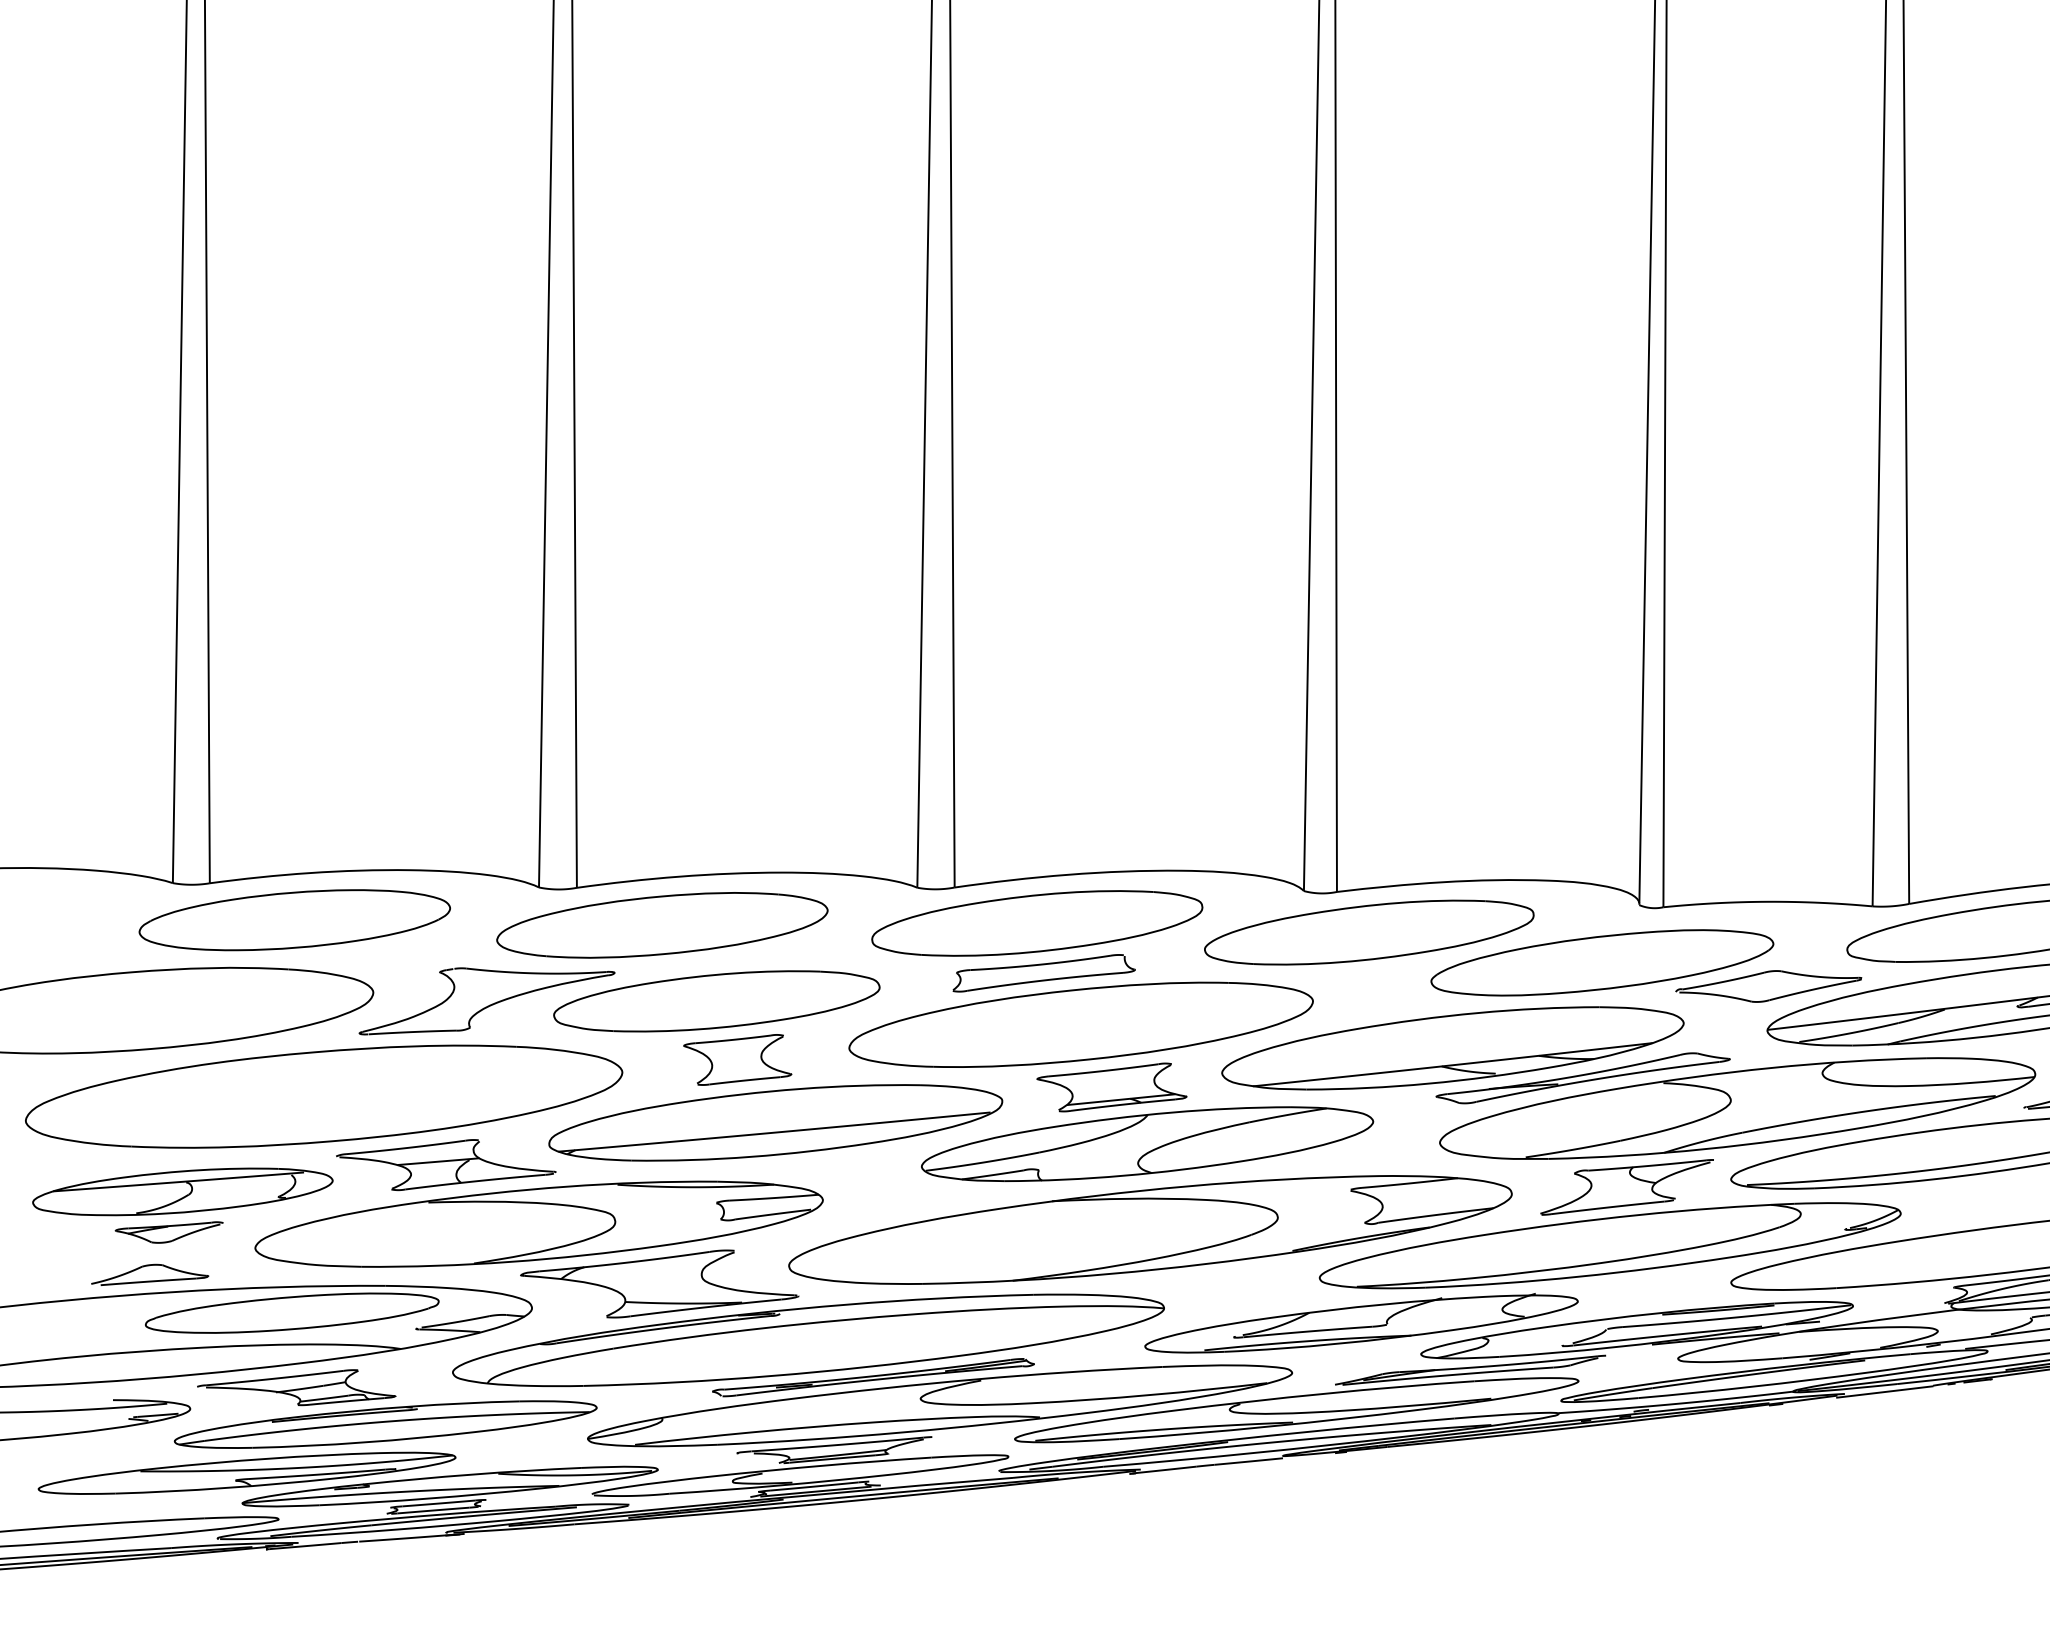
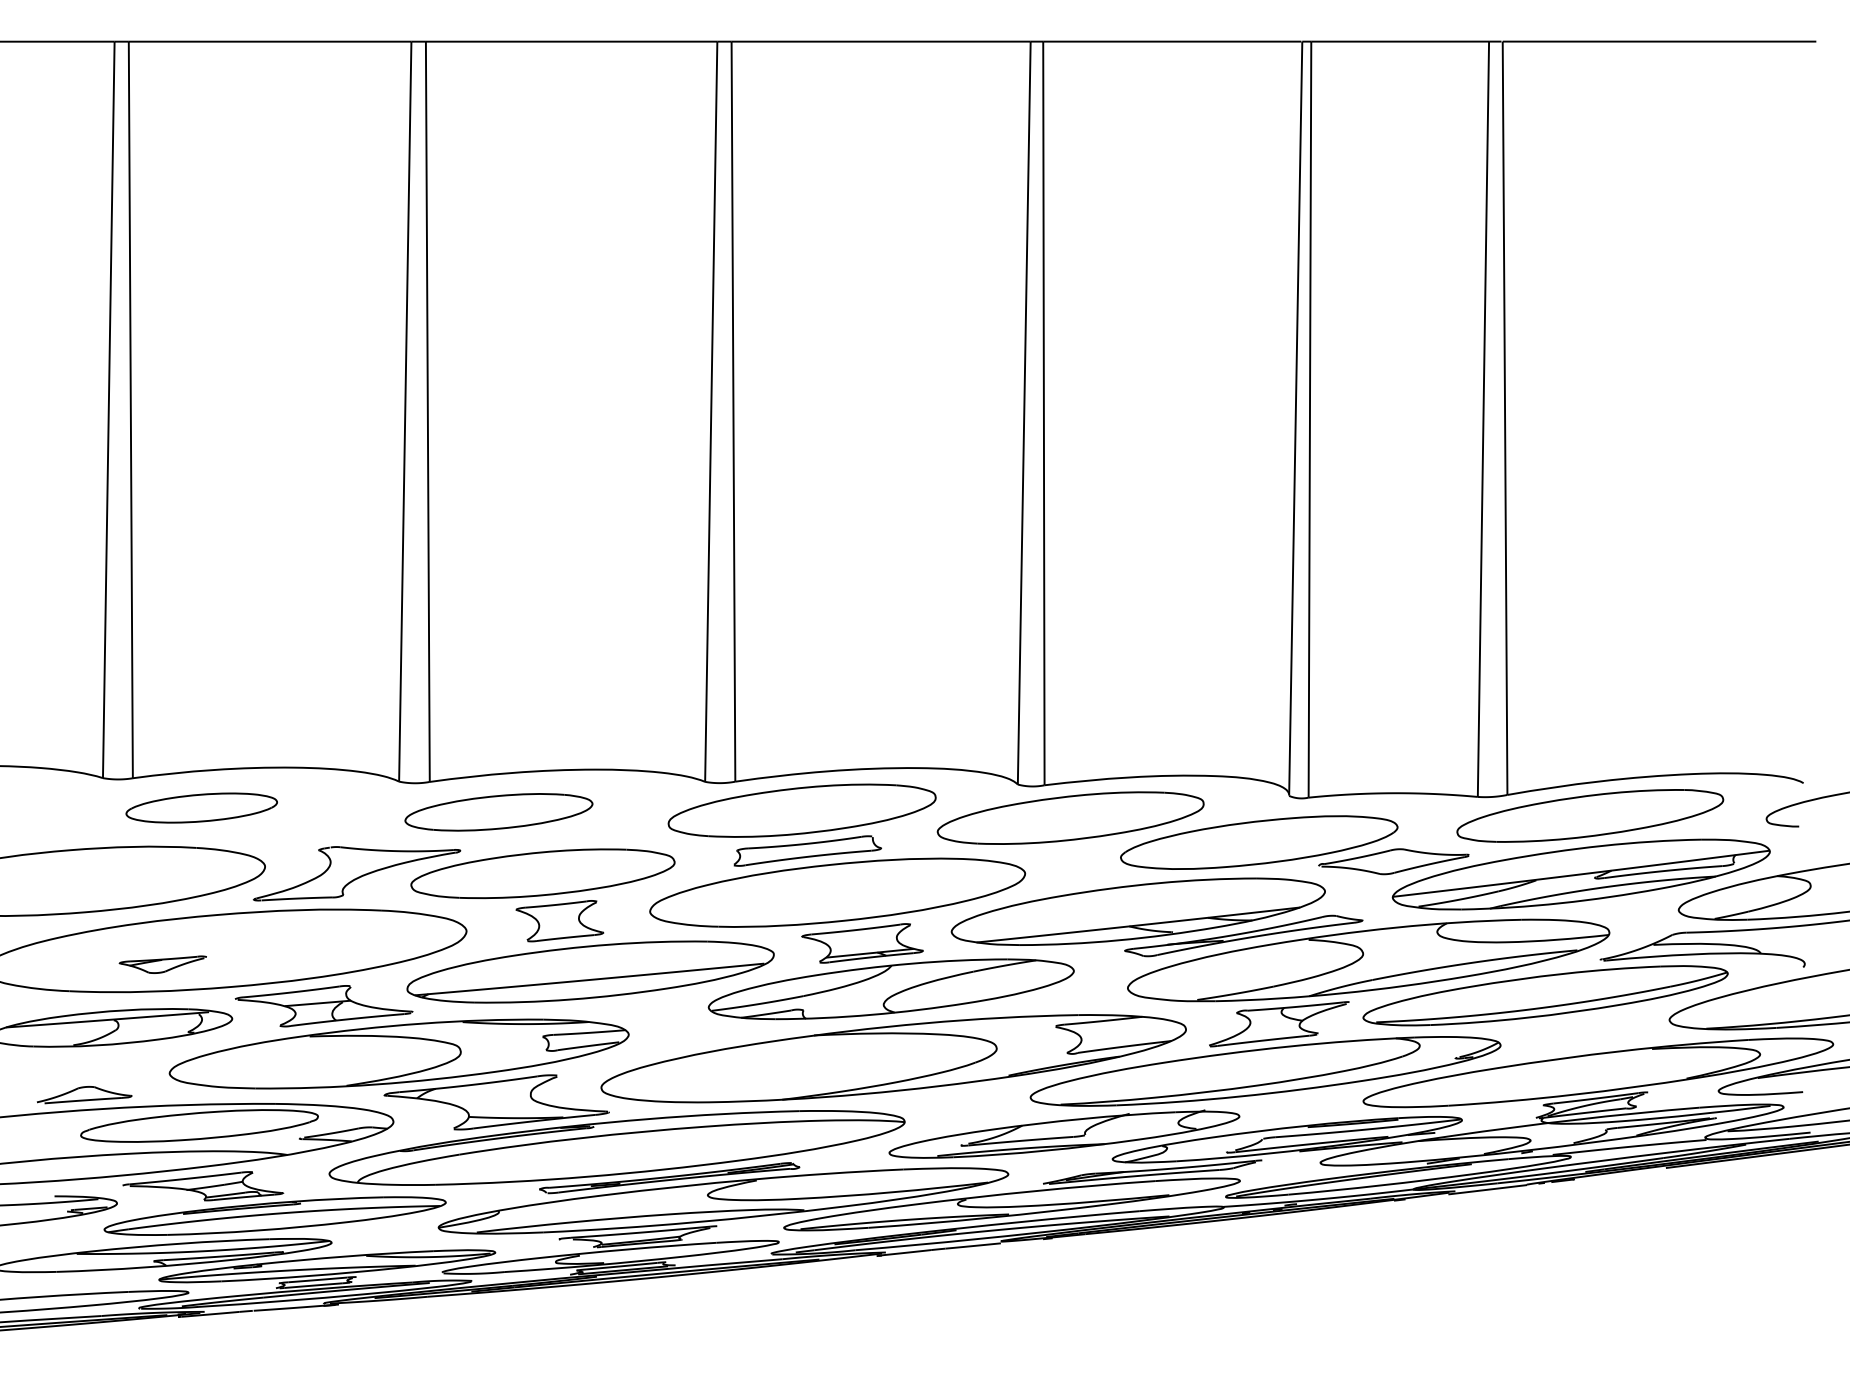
part: (294, 919) -> (201, 807), size x0.6
part: (661, 925) -> (498, 812), size x0.7
part: (168, 1232) -> (162, 964), moved

